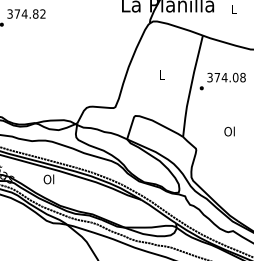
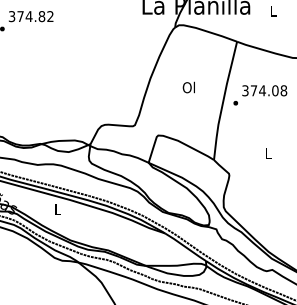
text: (161, 74) -> (188, 87), L -> Ol
text: (229, 131) -> (268, 153), Ol -> L
text: (49, 179) -> (57, 209), Ol -> L

